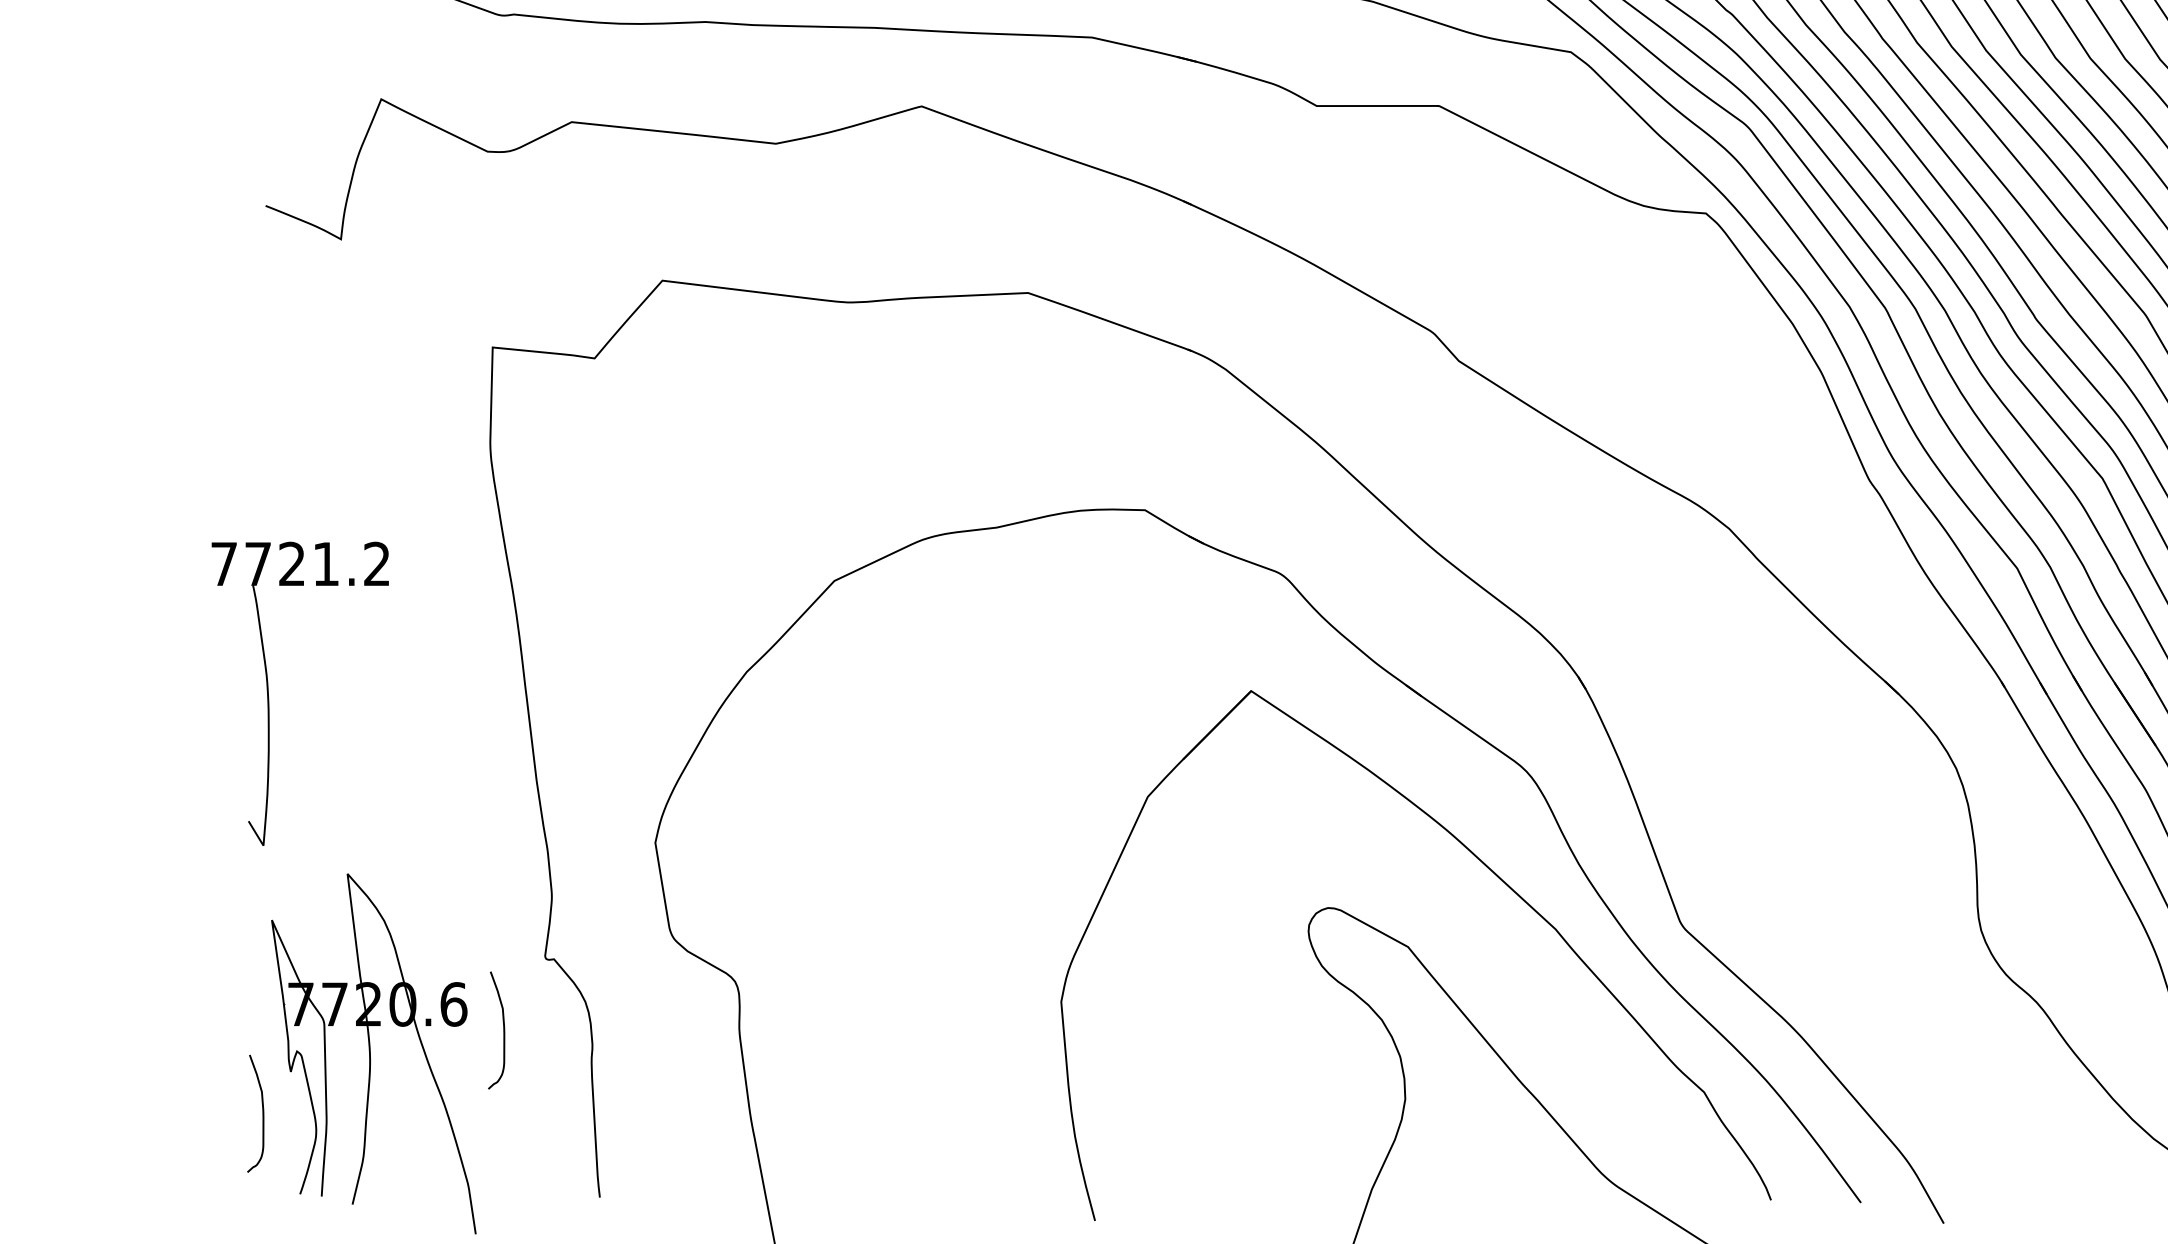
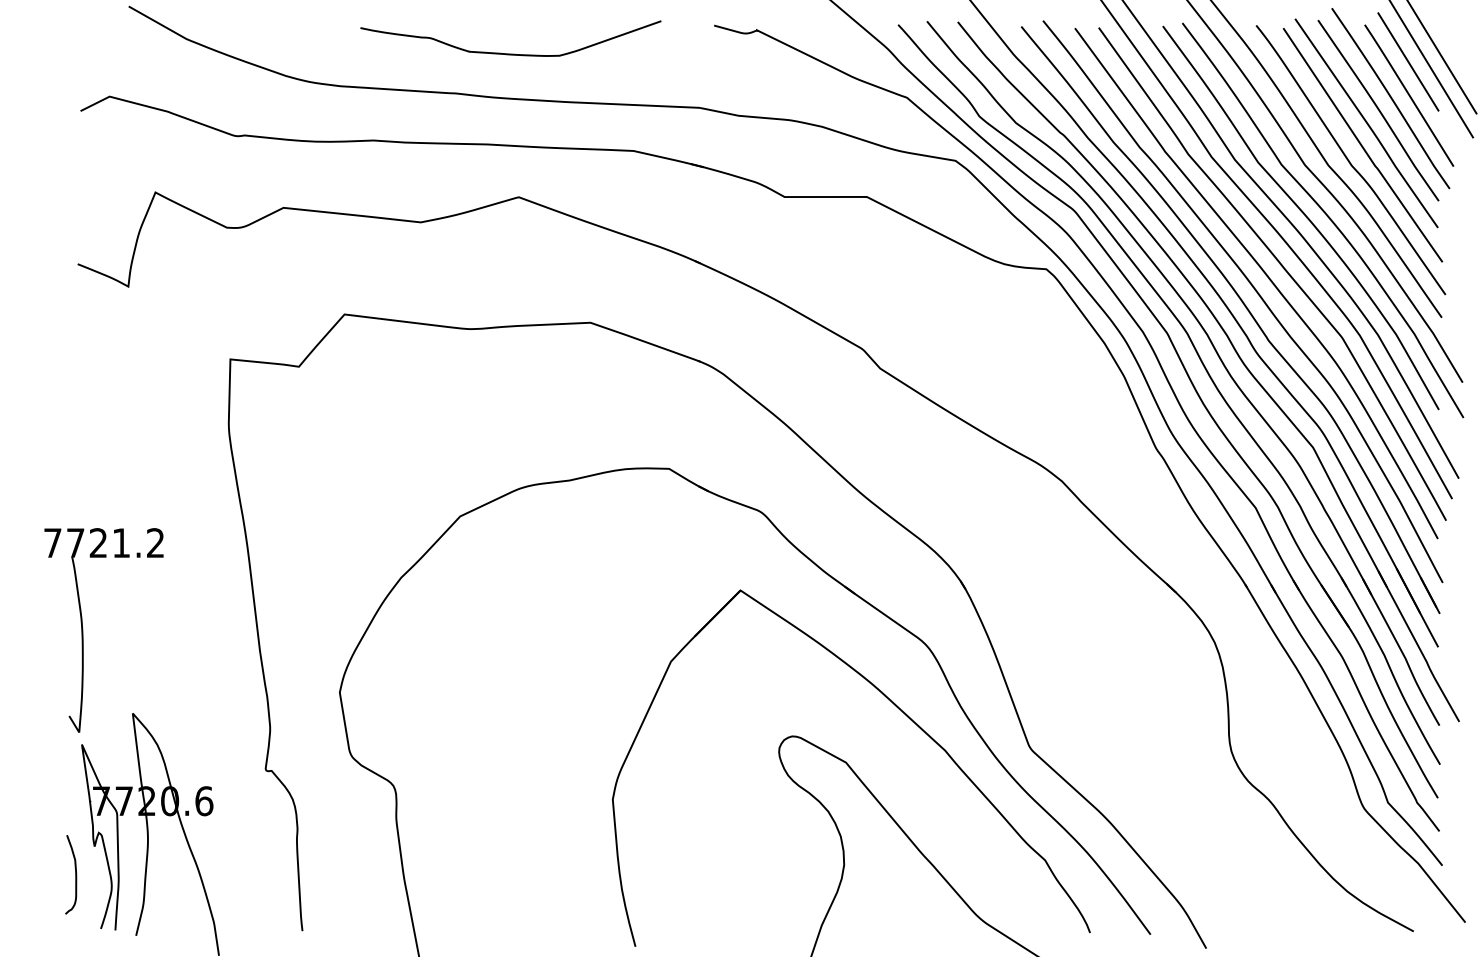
part: (269, 694) -> (83, 630), moved
curve: (503, 1030) -> (237, 818), removed

